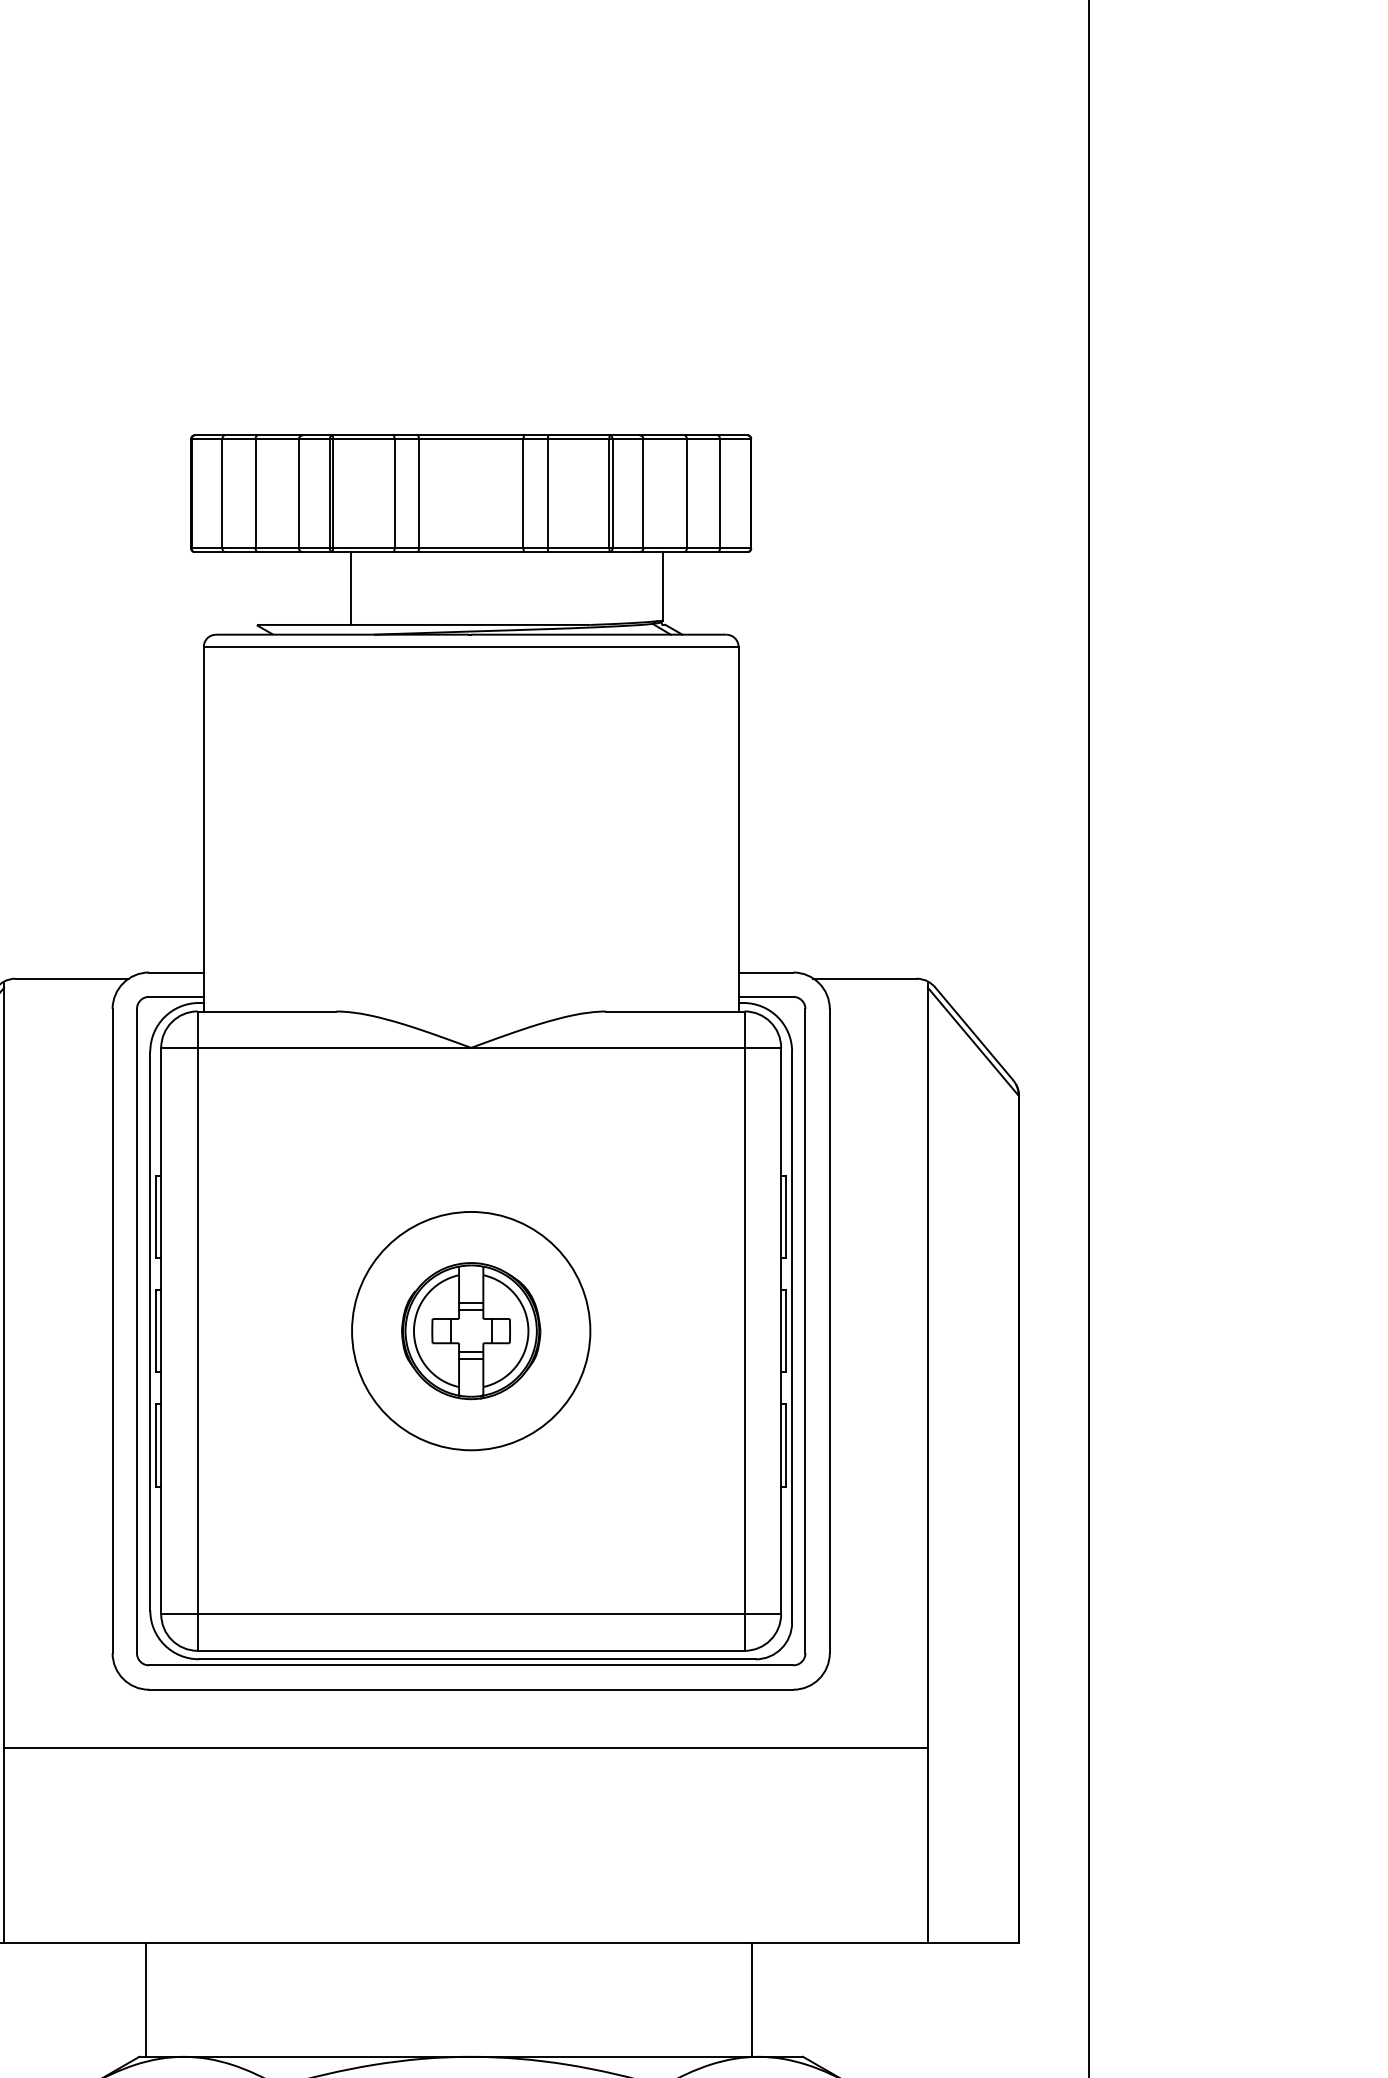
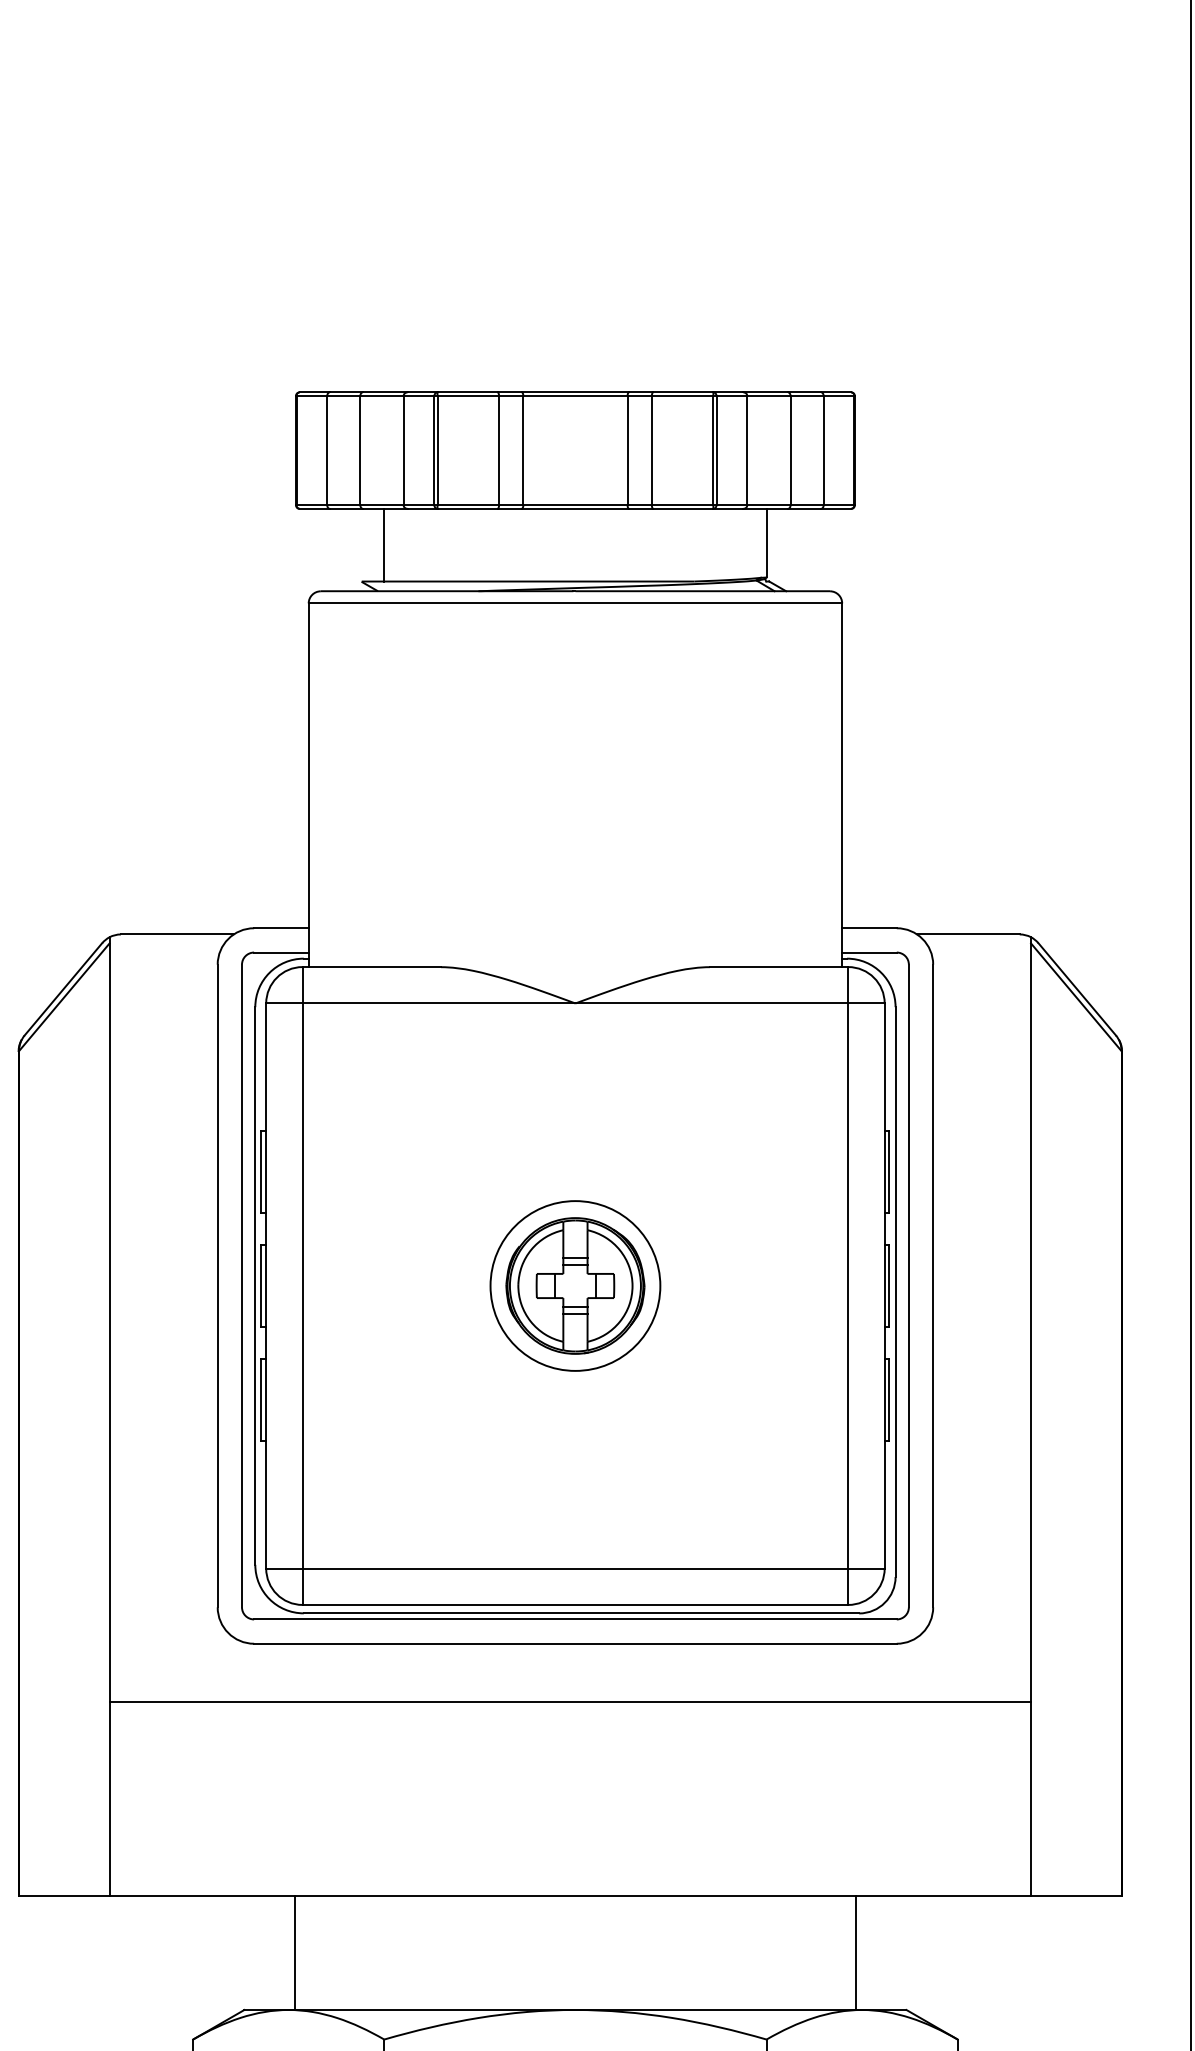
line: (351, 588) -> (384, 545), moved
circle: (471, 1331) -> (575, 1286), size x0.71
line: (146, 1999) -> (295, 1952), moved

